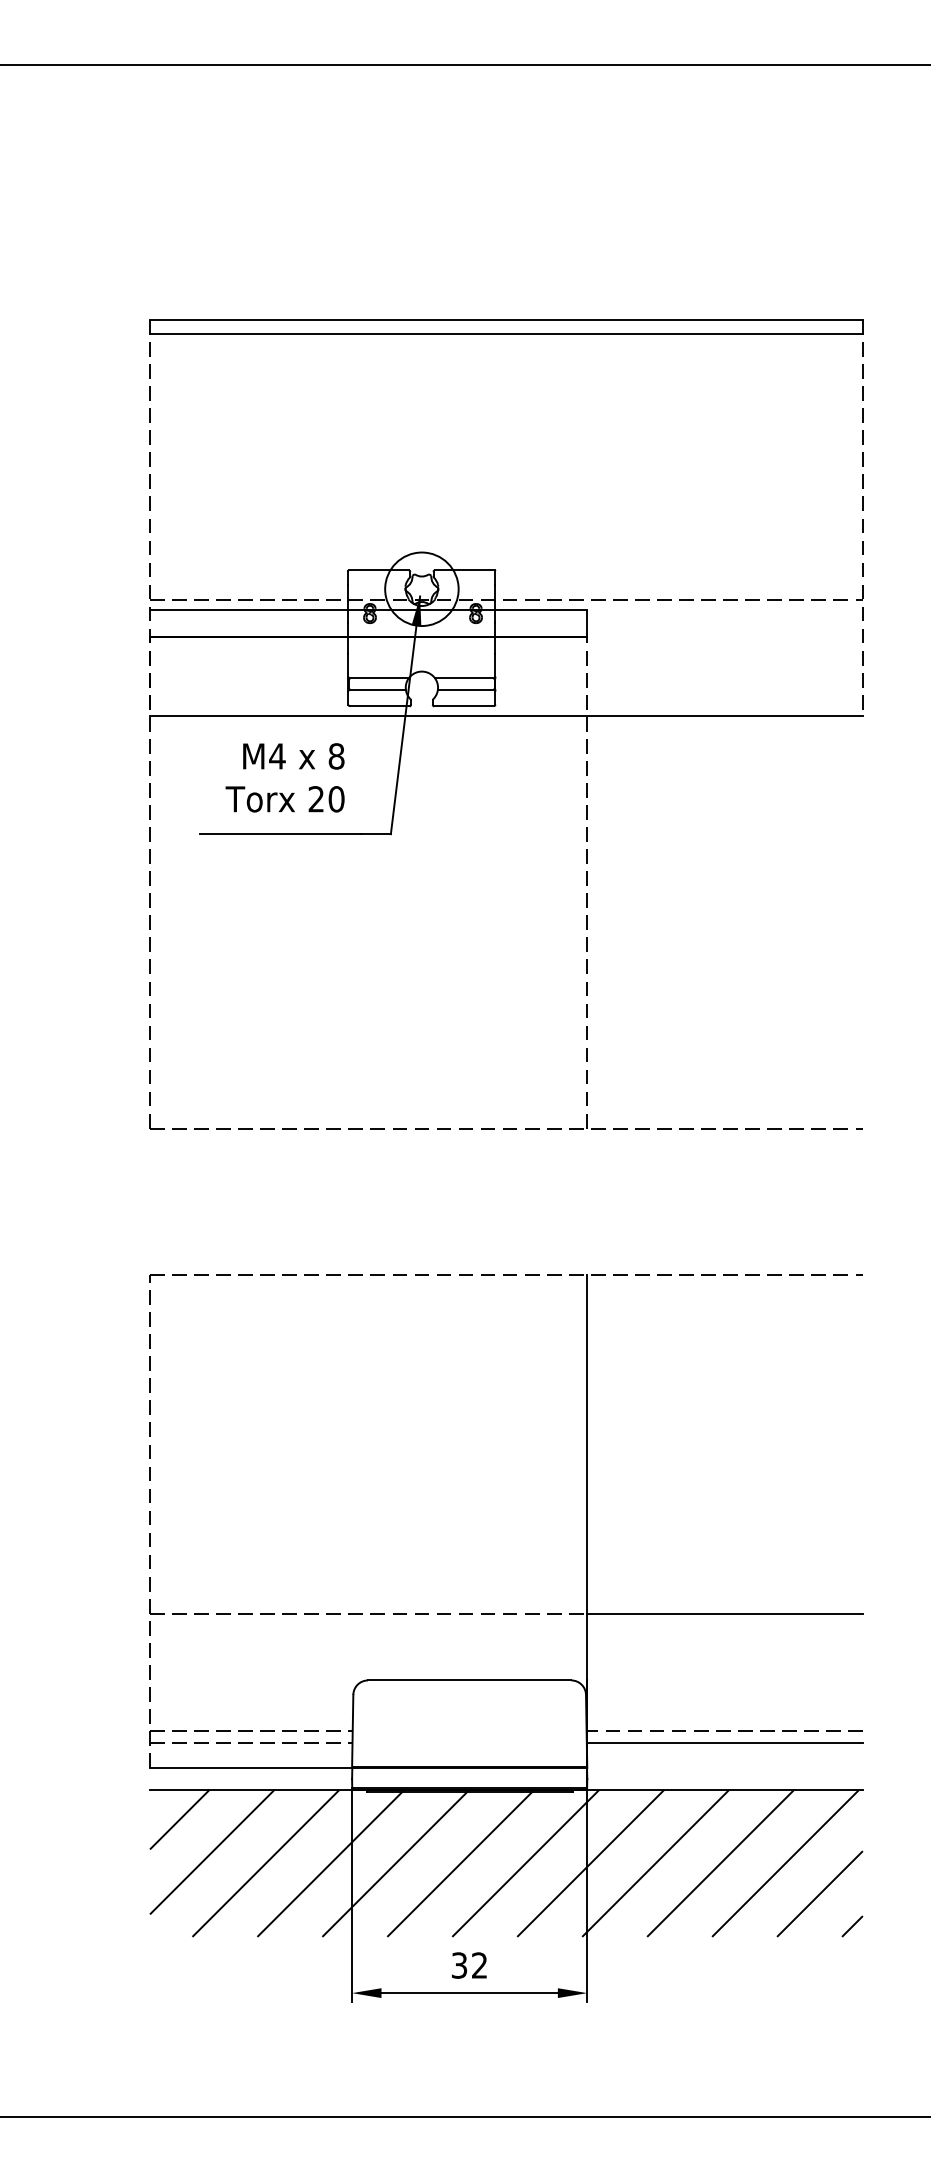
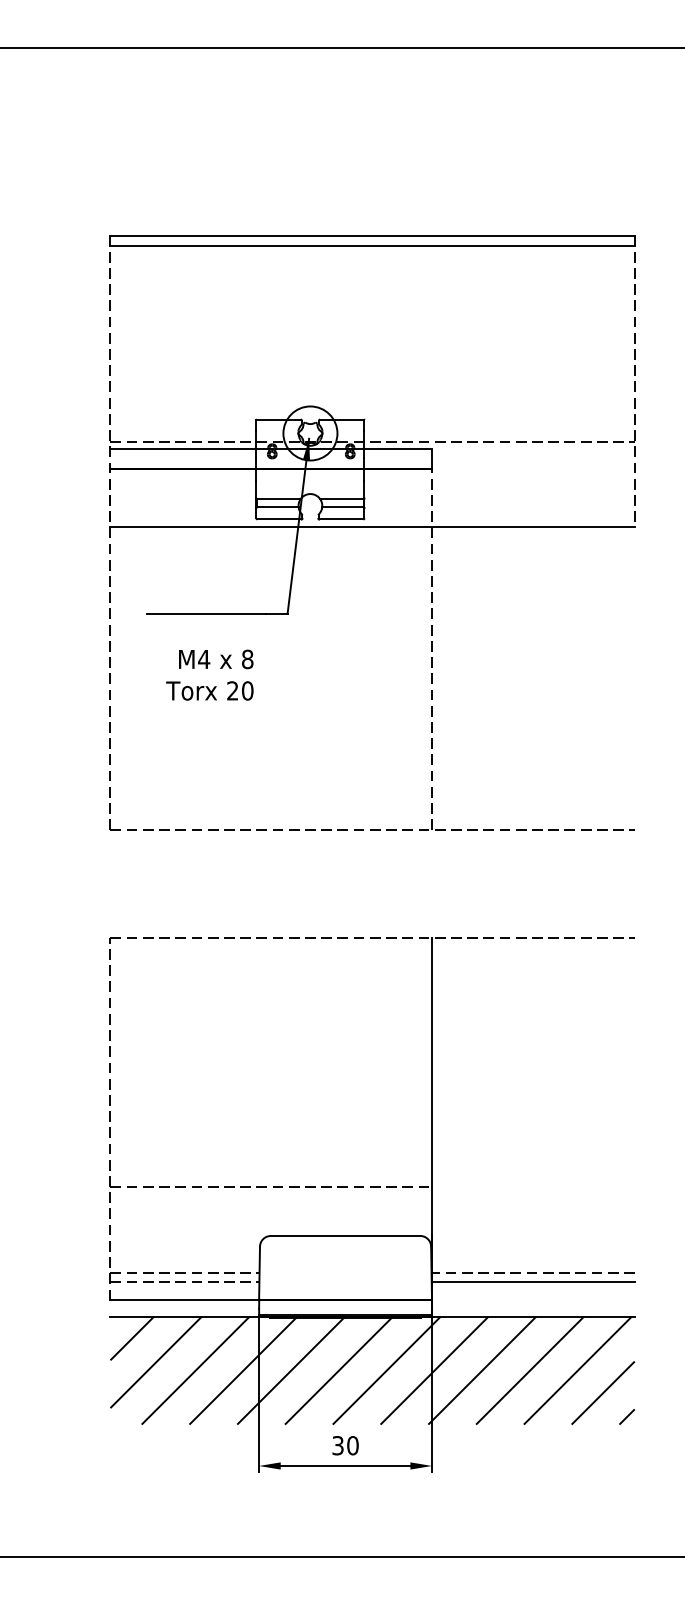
text: (284, 776) -> (209, 674), moved
line: (725, 1613) -> (533, 1186), removed
text: (479, 1965) -> (352, 1445), 32 -> 30

